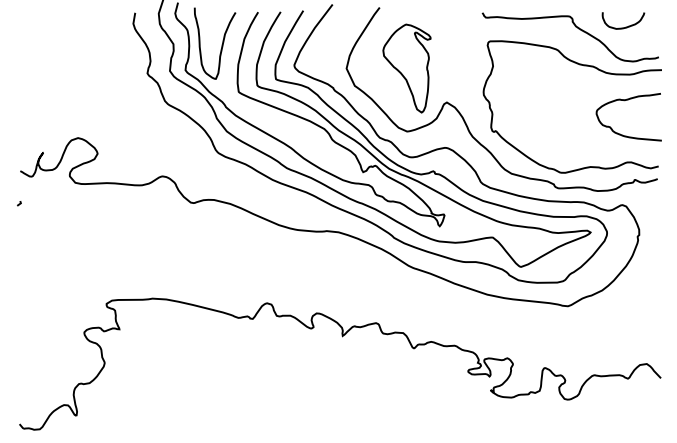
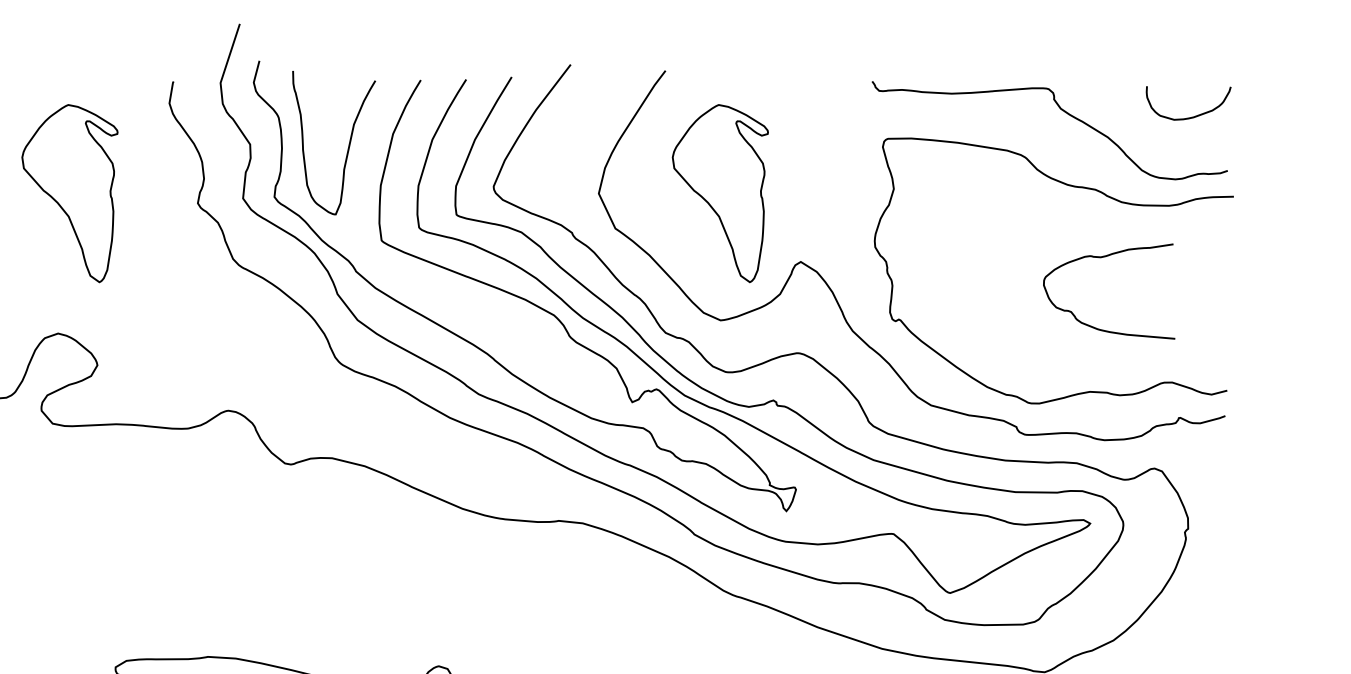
curve: (625, 26) -> (1192, 114), moved
part: (83, 68) -> (69, 193), added
curve: (624, 101) -> (1100, 259), moved

